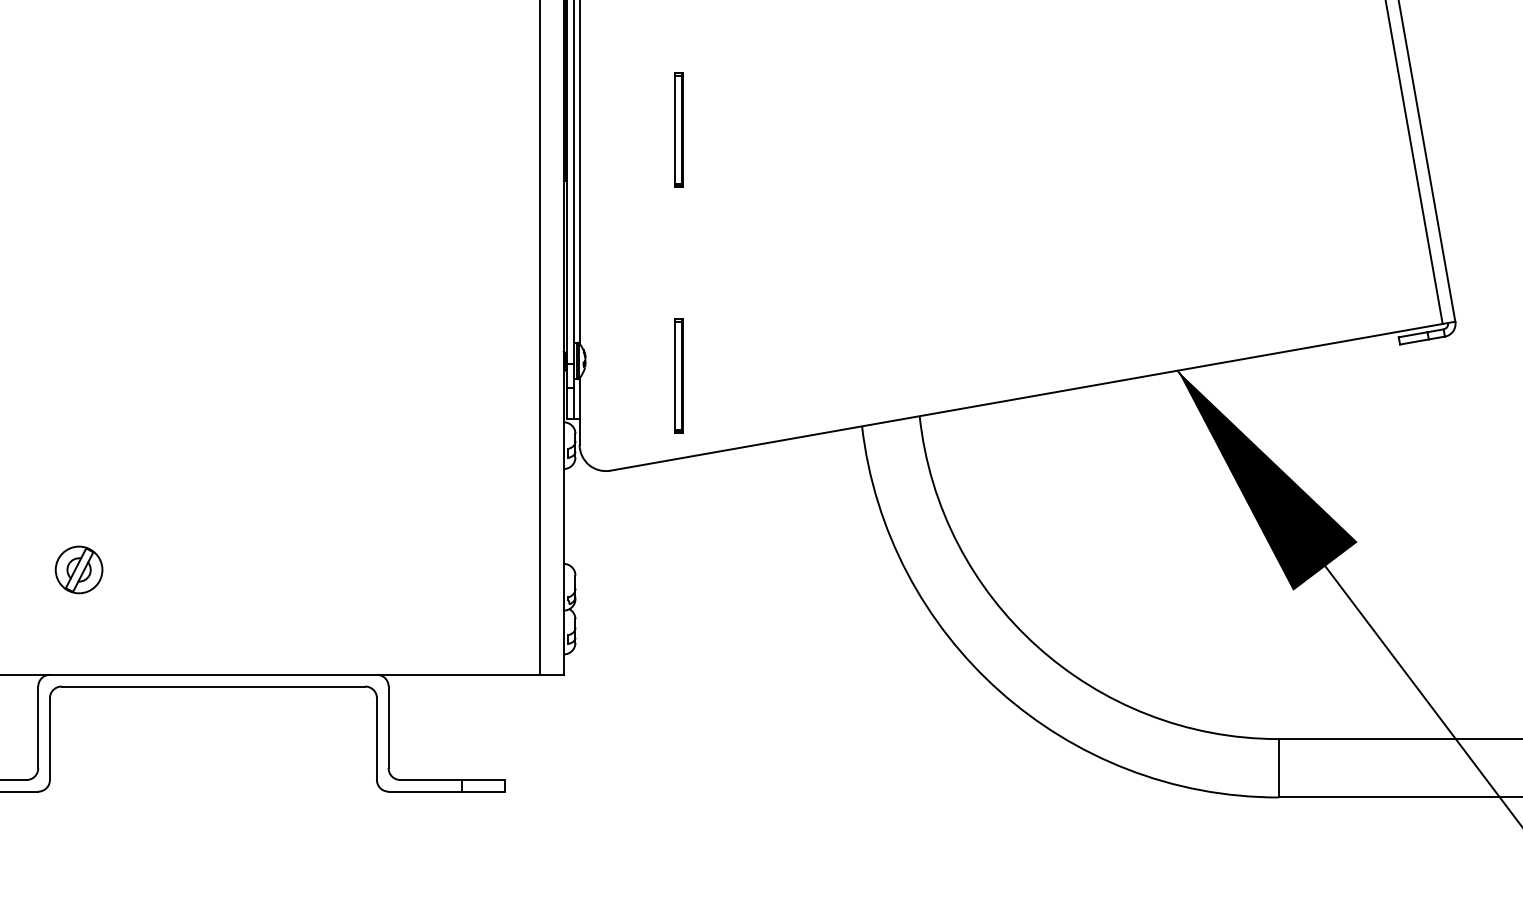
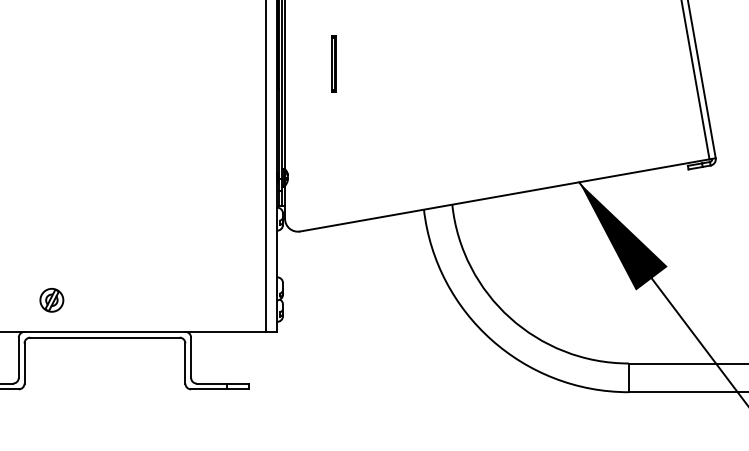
part: (678, 375) -> (333, 184), removed
part: (78, 570) -> (51, 300), moved

